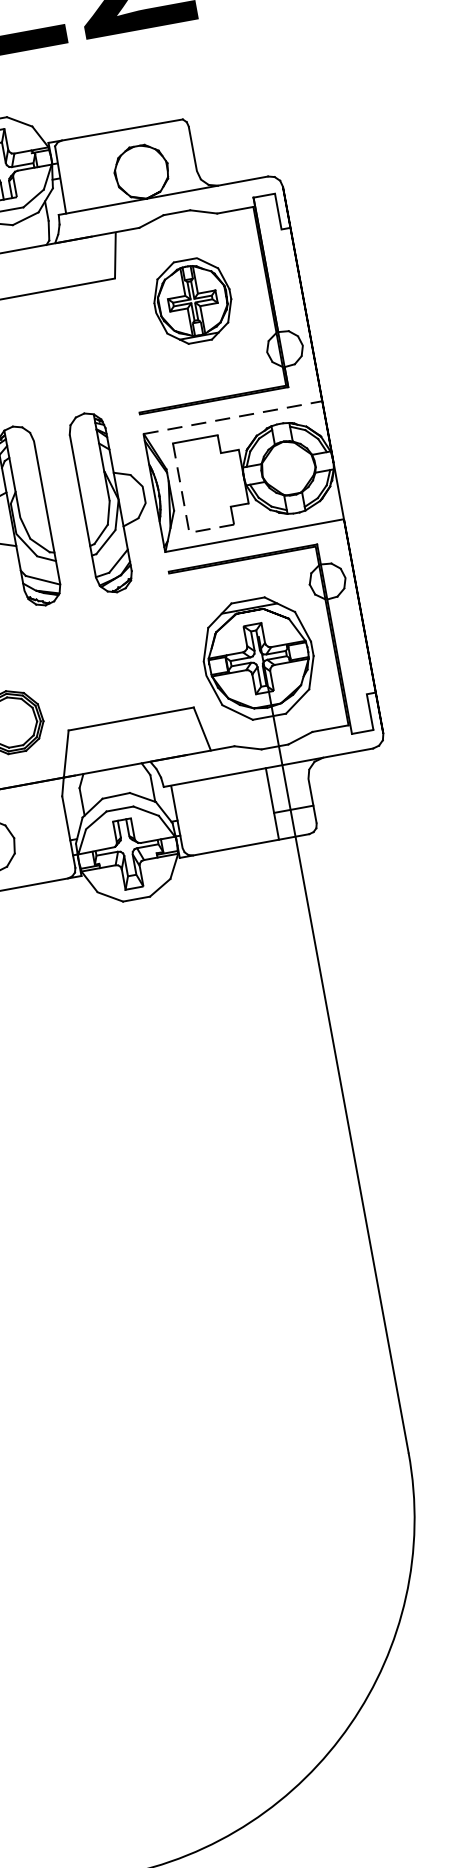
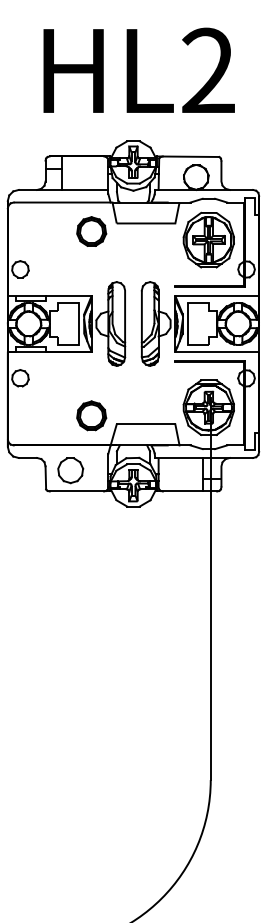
part: (192, 299) -> (208, 239), size x1.43
line: (233, 417) -> (217, 296), dashed -> solid
line: (184, 510) -> (187, 334), dashed -> solid

